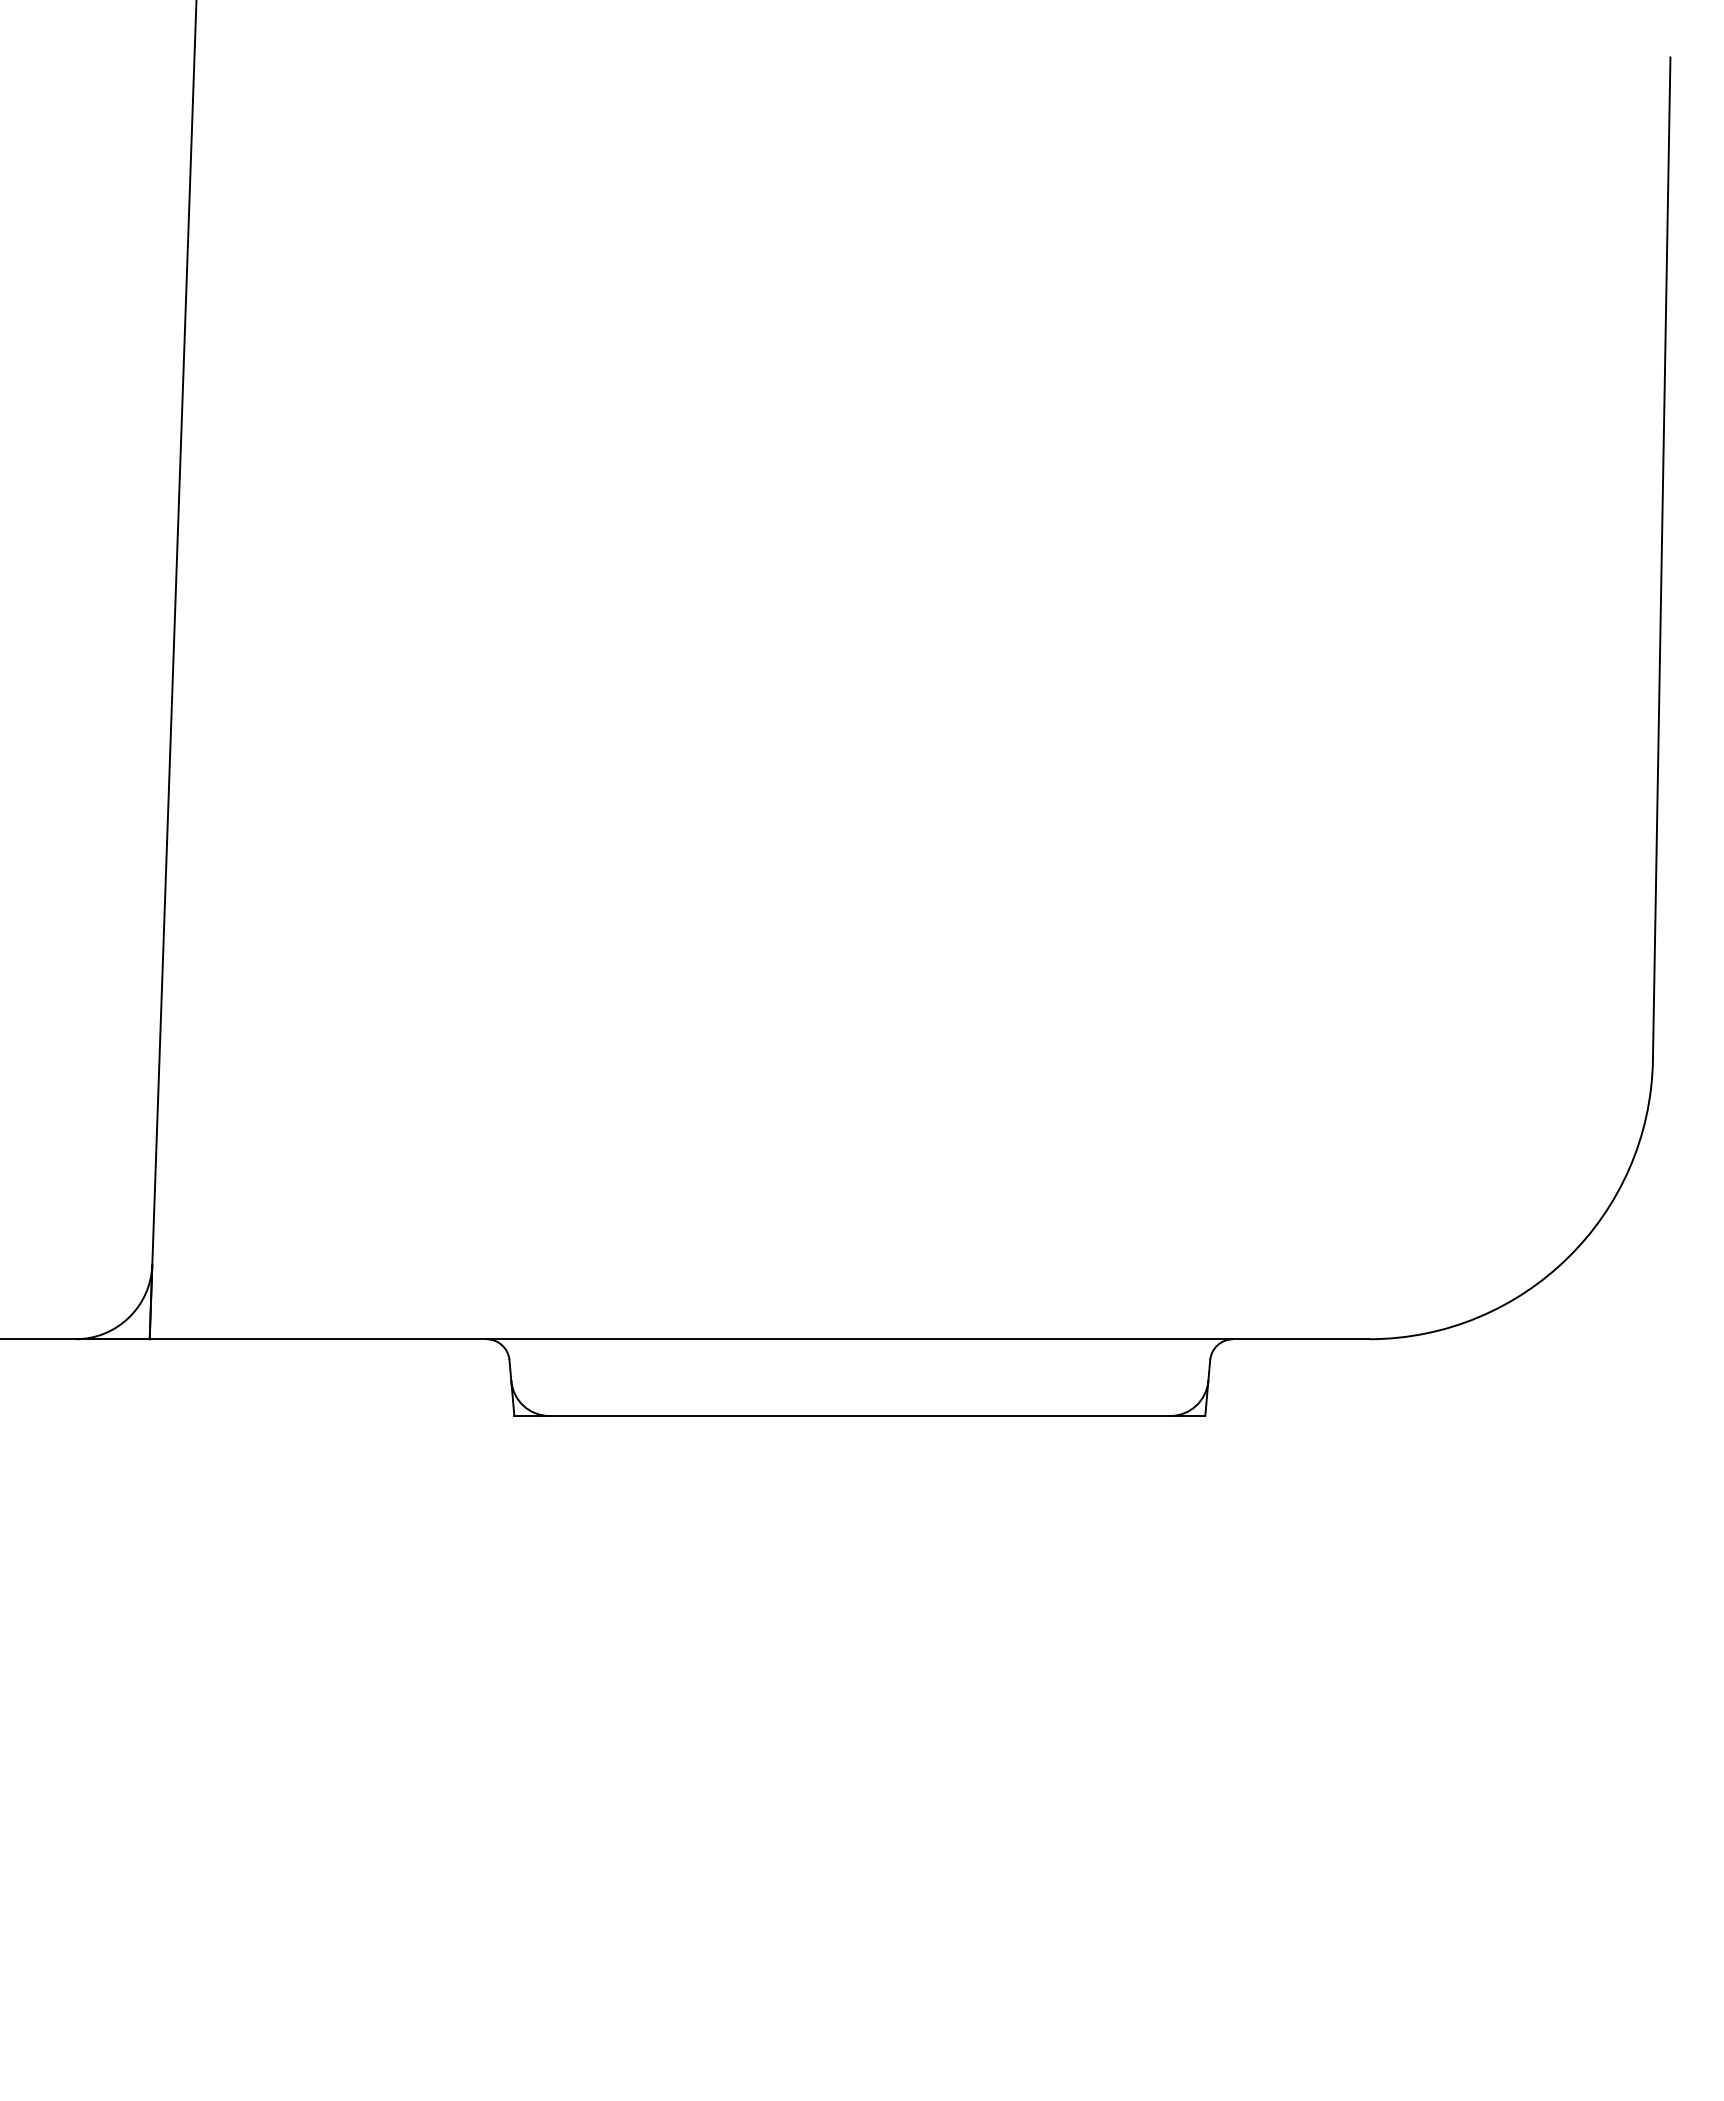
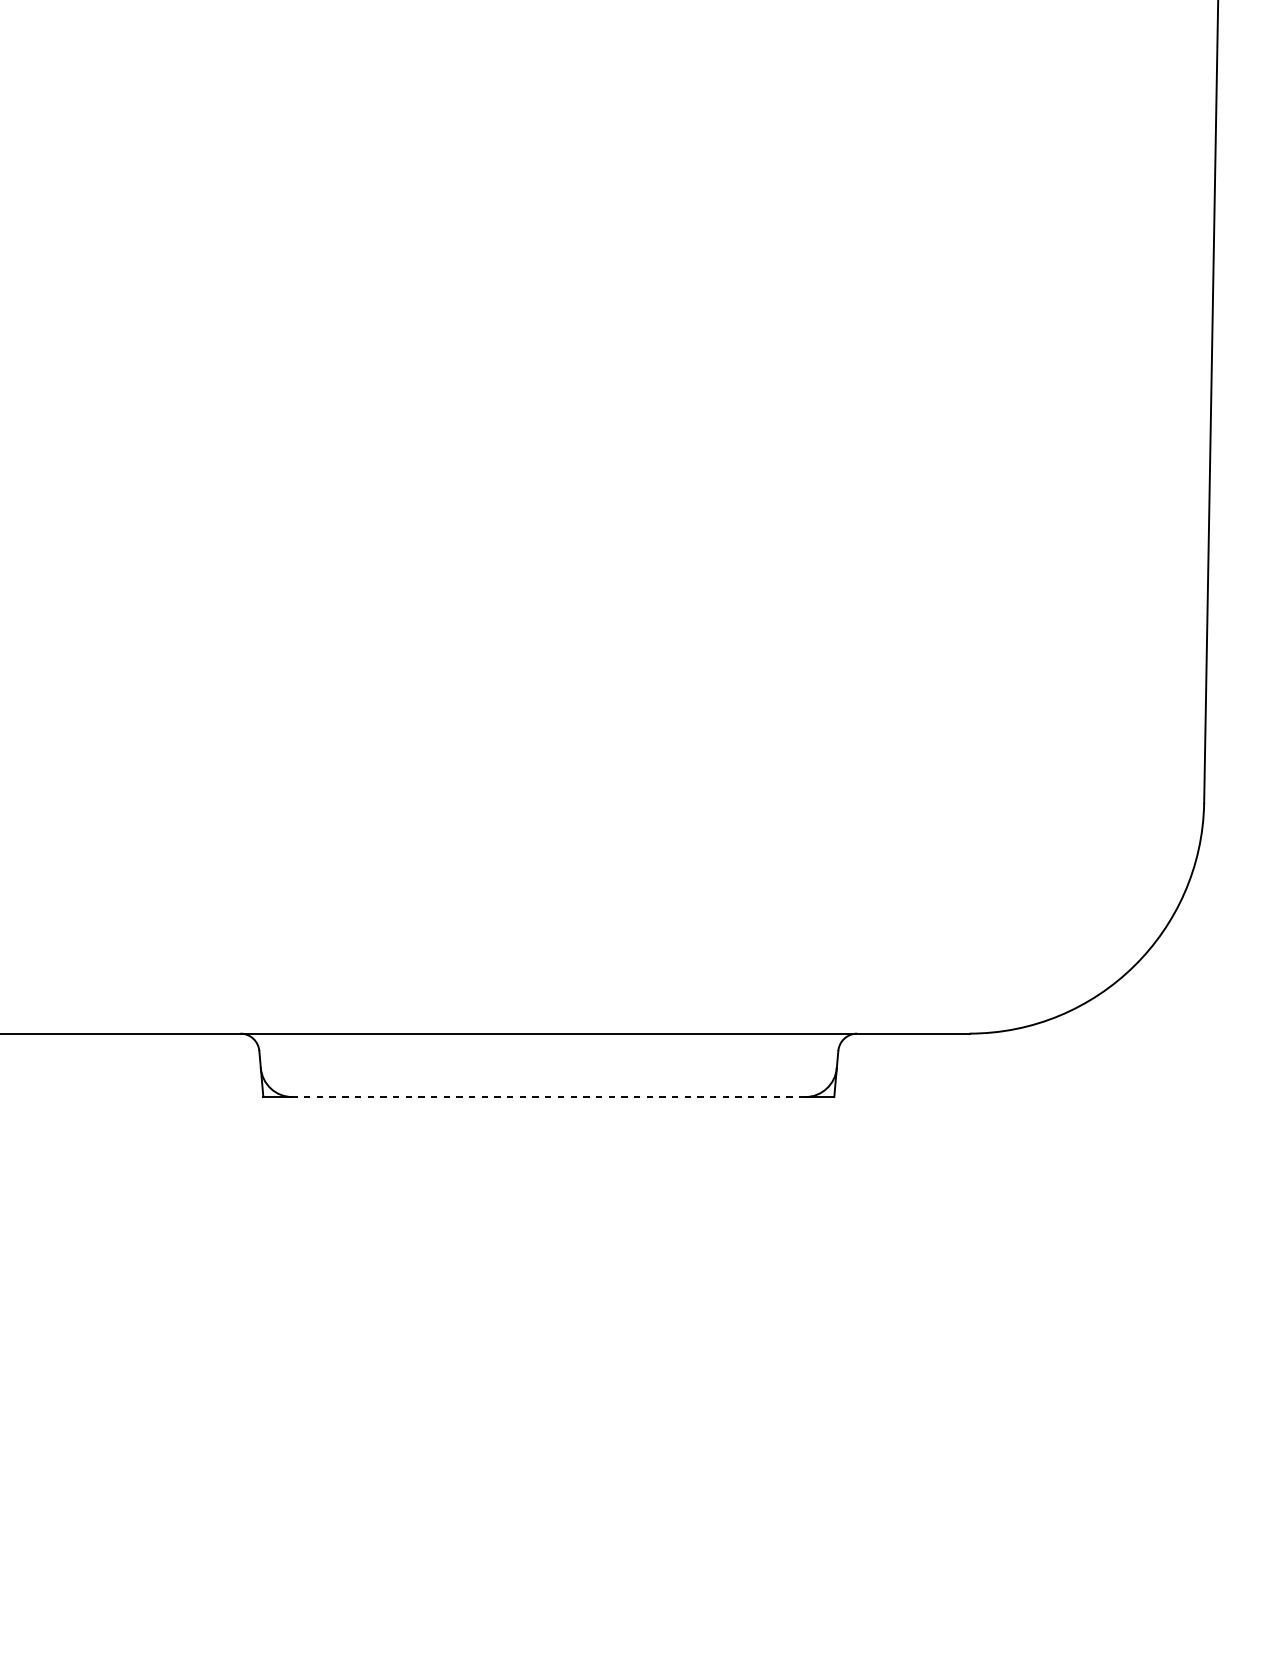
line: (859, 1416) -> (548, 1097), solid -> dashed

